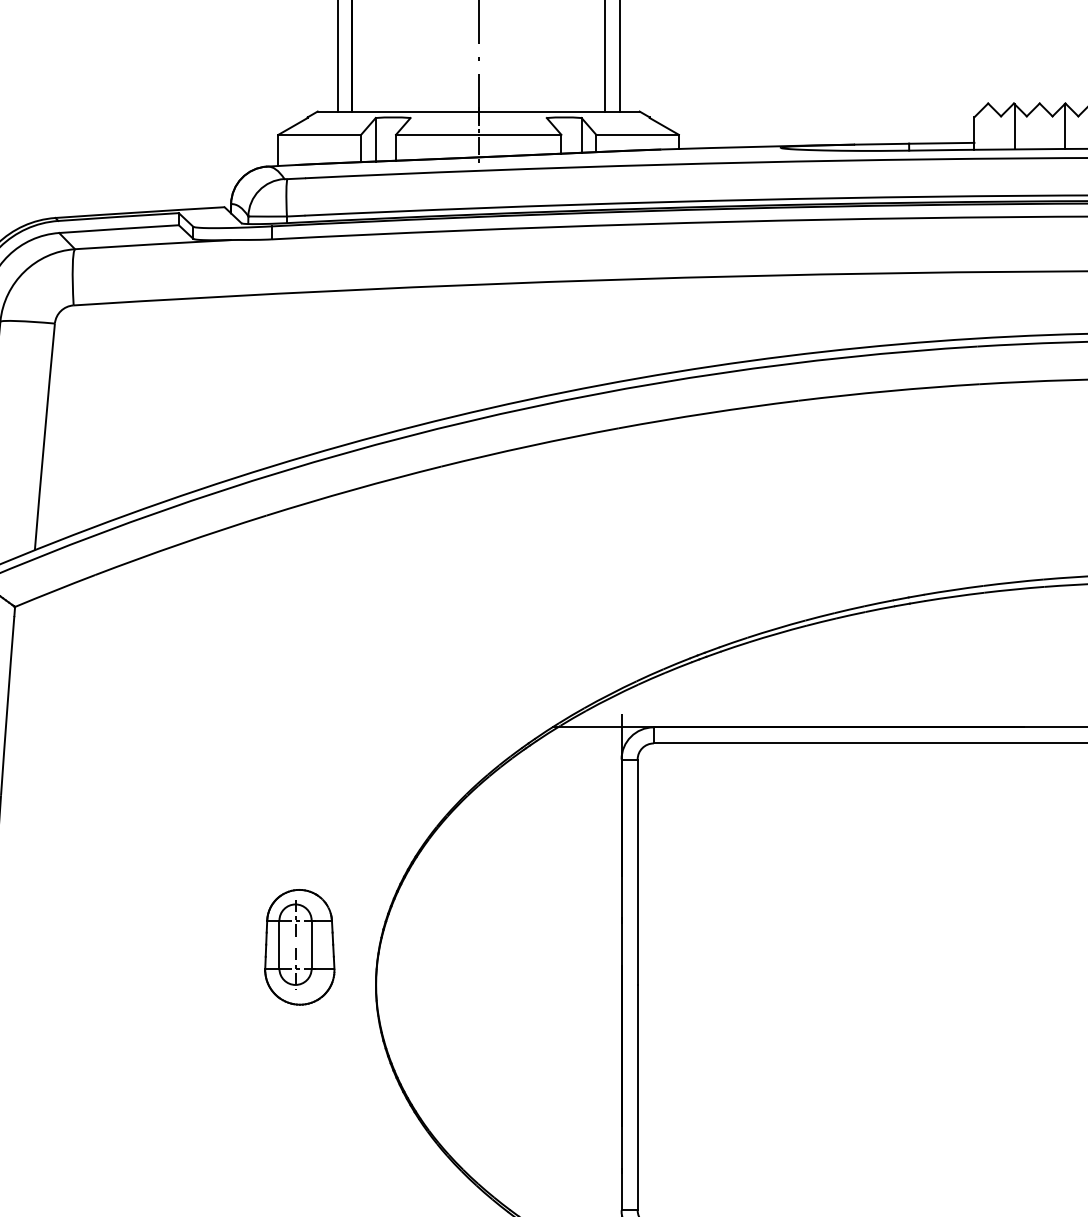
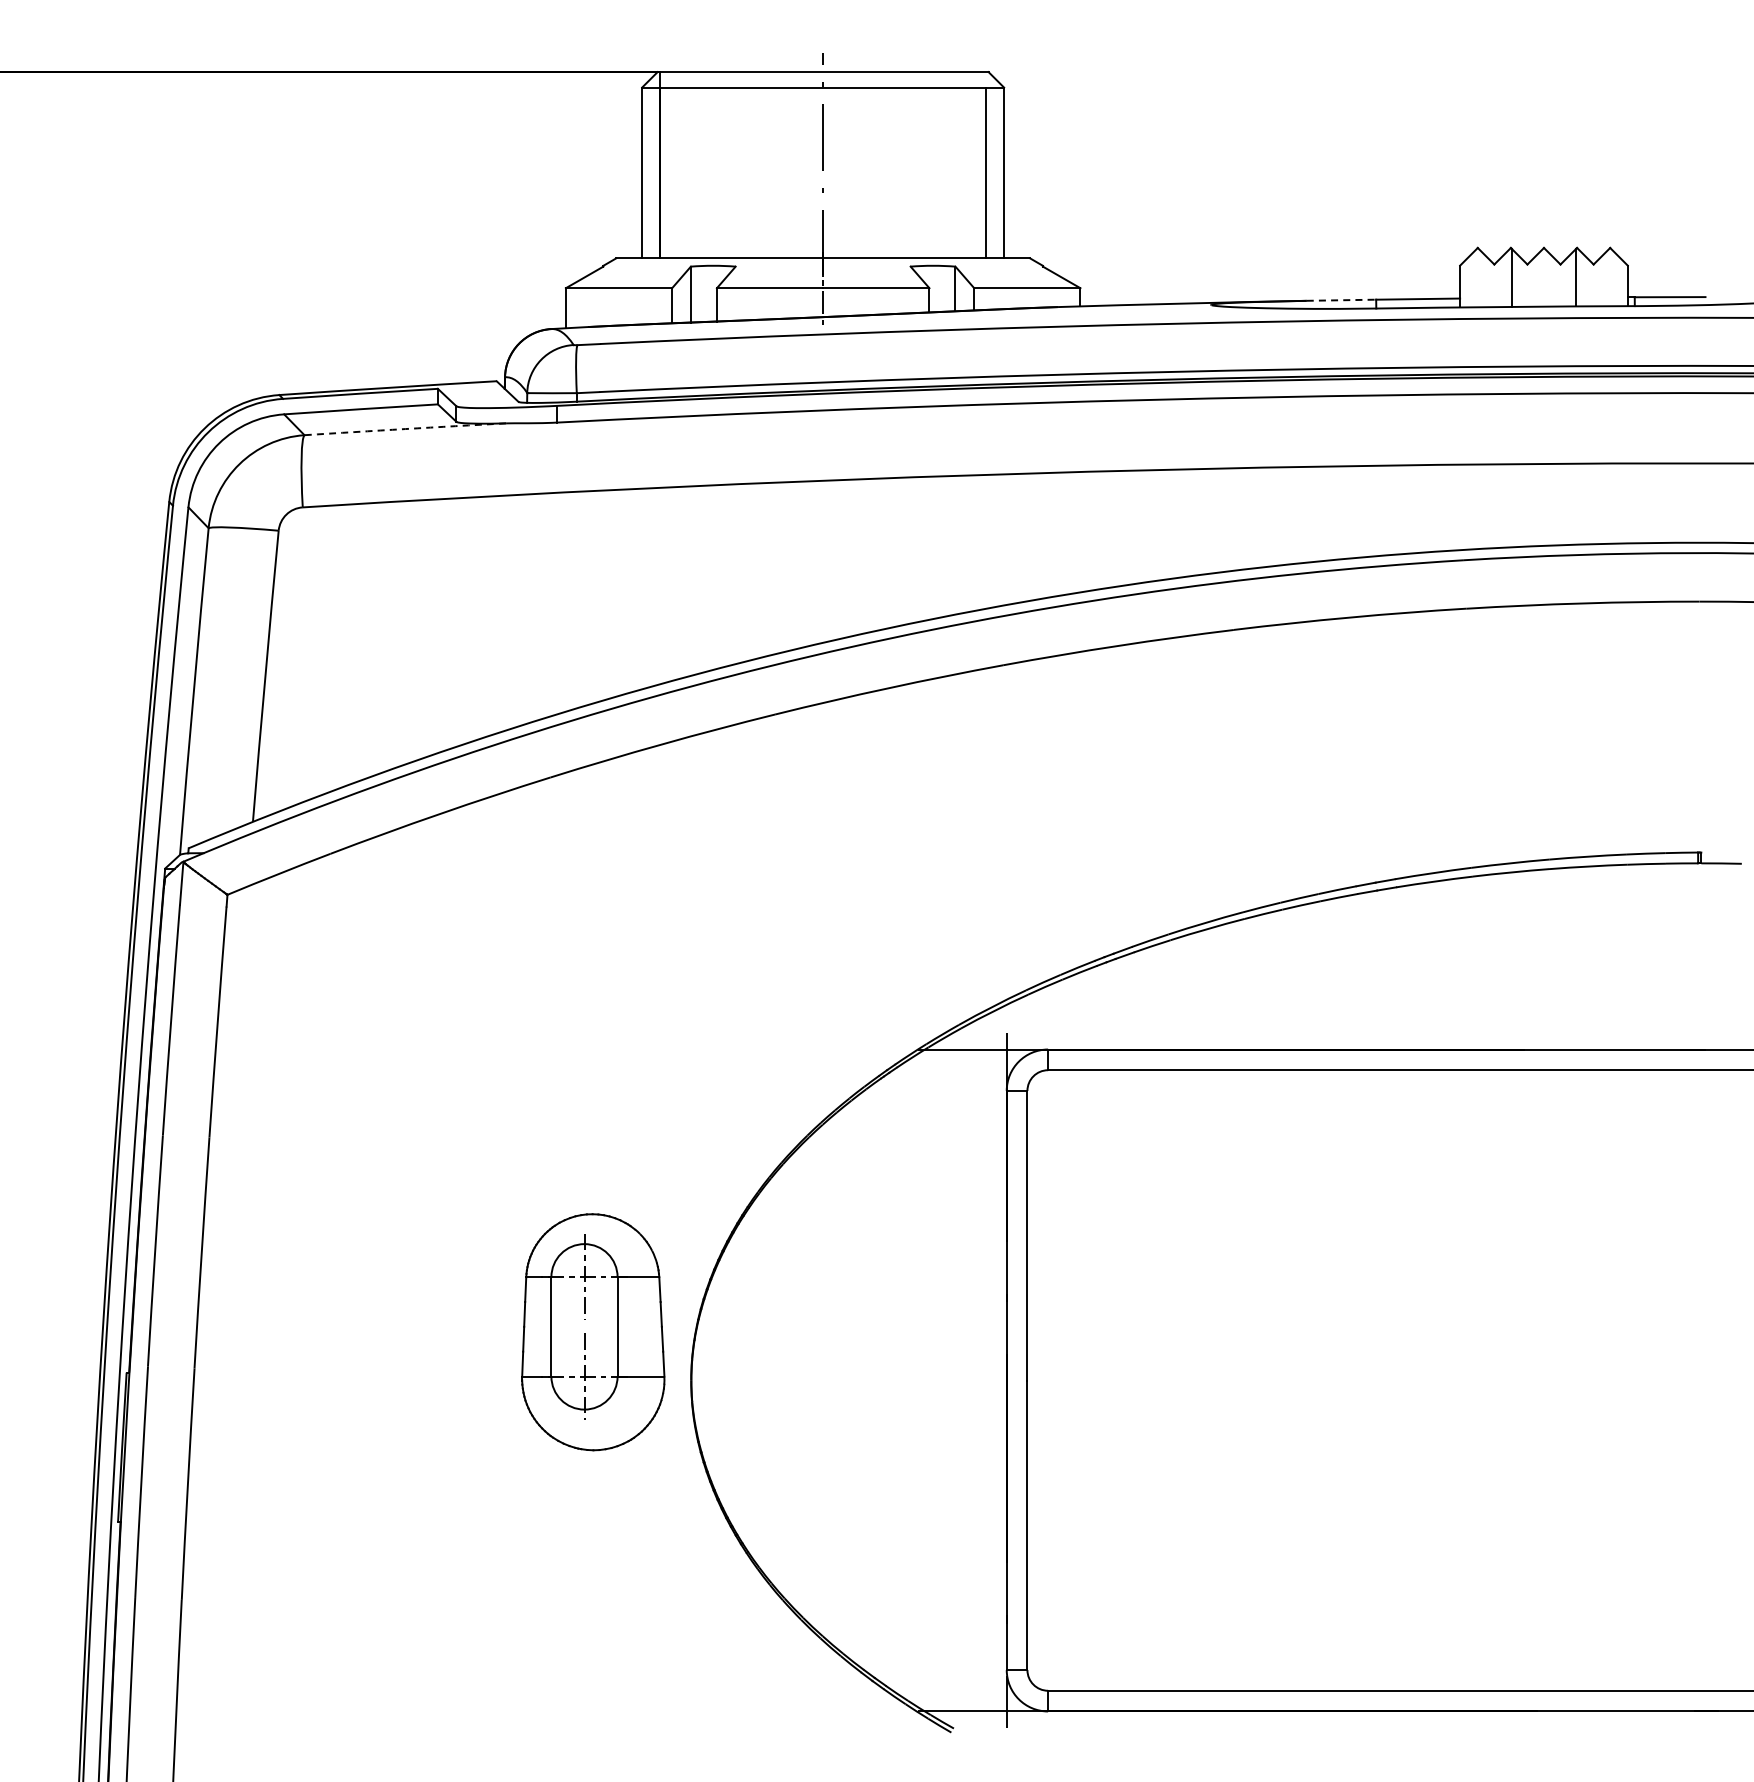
line: (882, 144) -> (1341, 300), solid -> dashed
arc: (153, 244) -> (405, 429), solid -> dashed
part: (299, 946) -> (593, 1331), size x1.6

